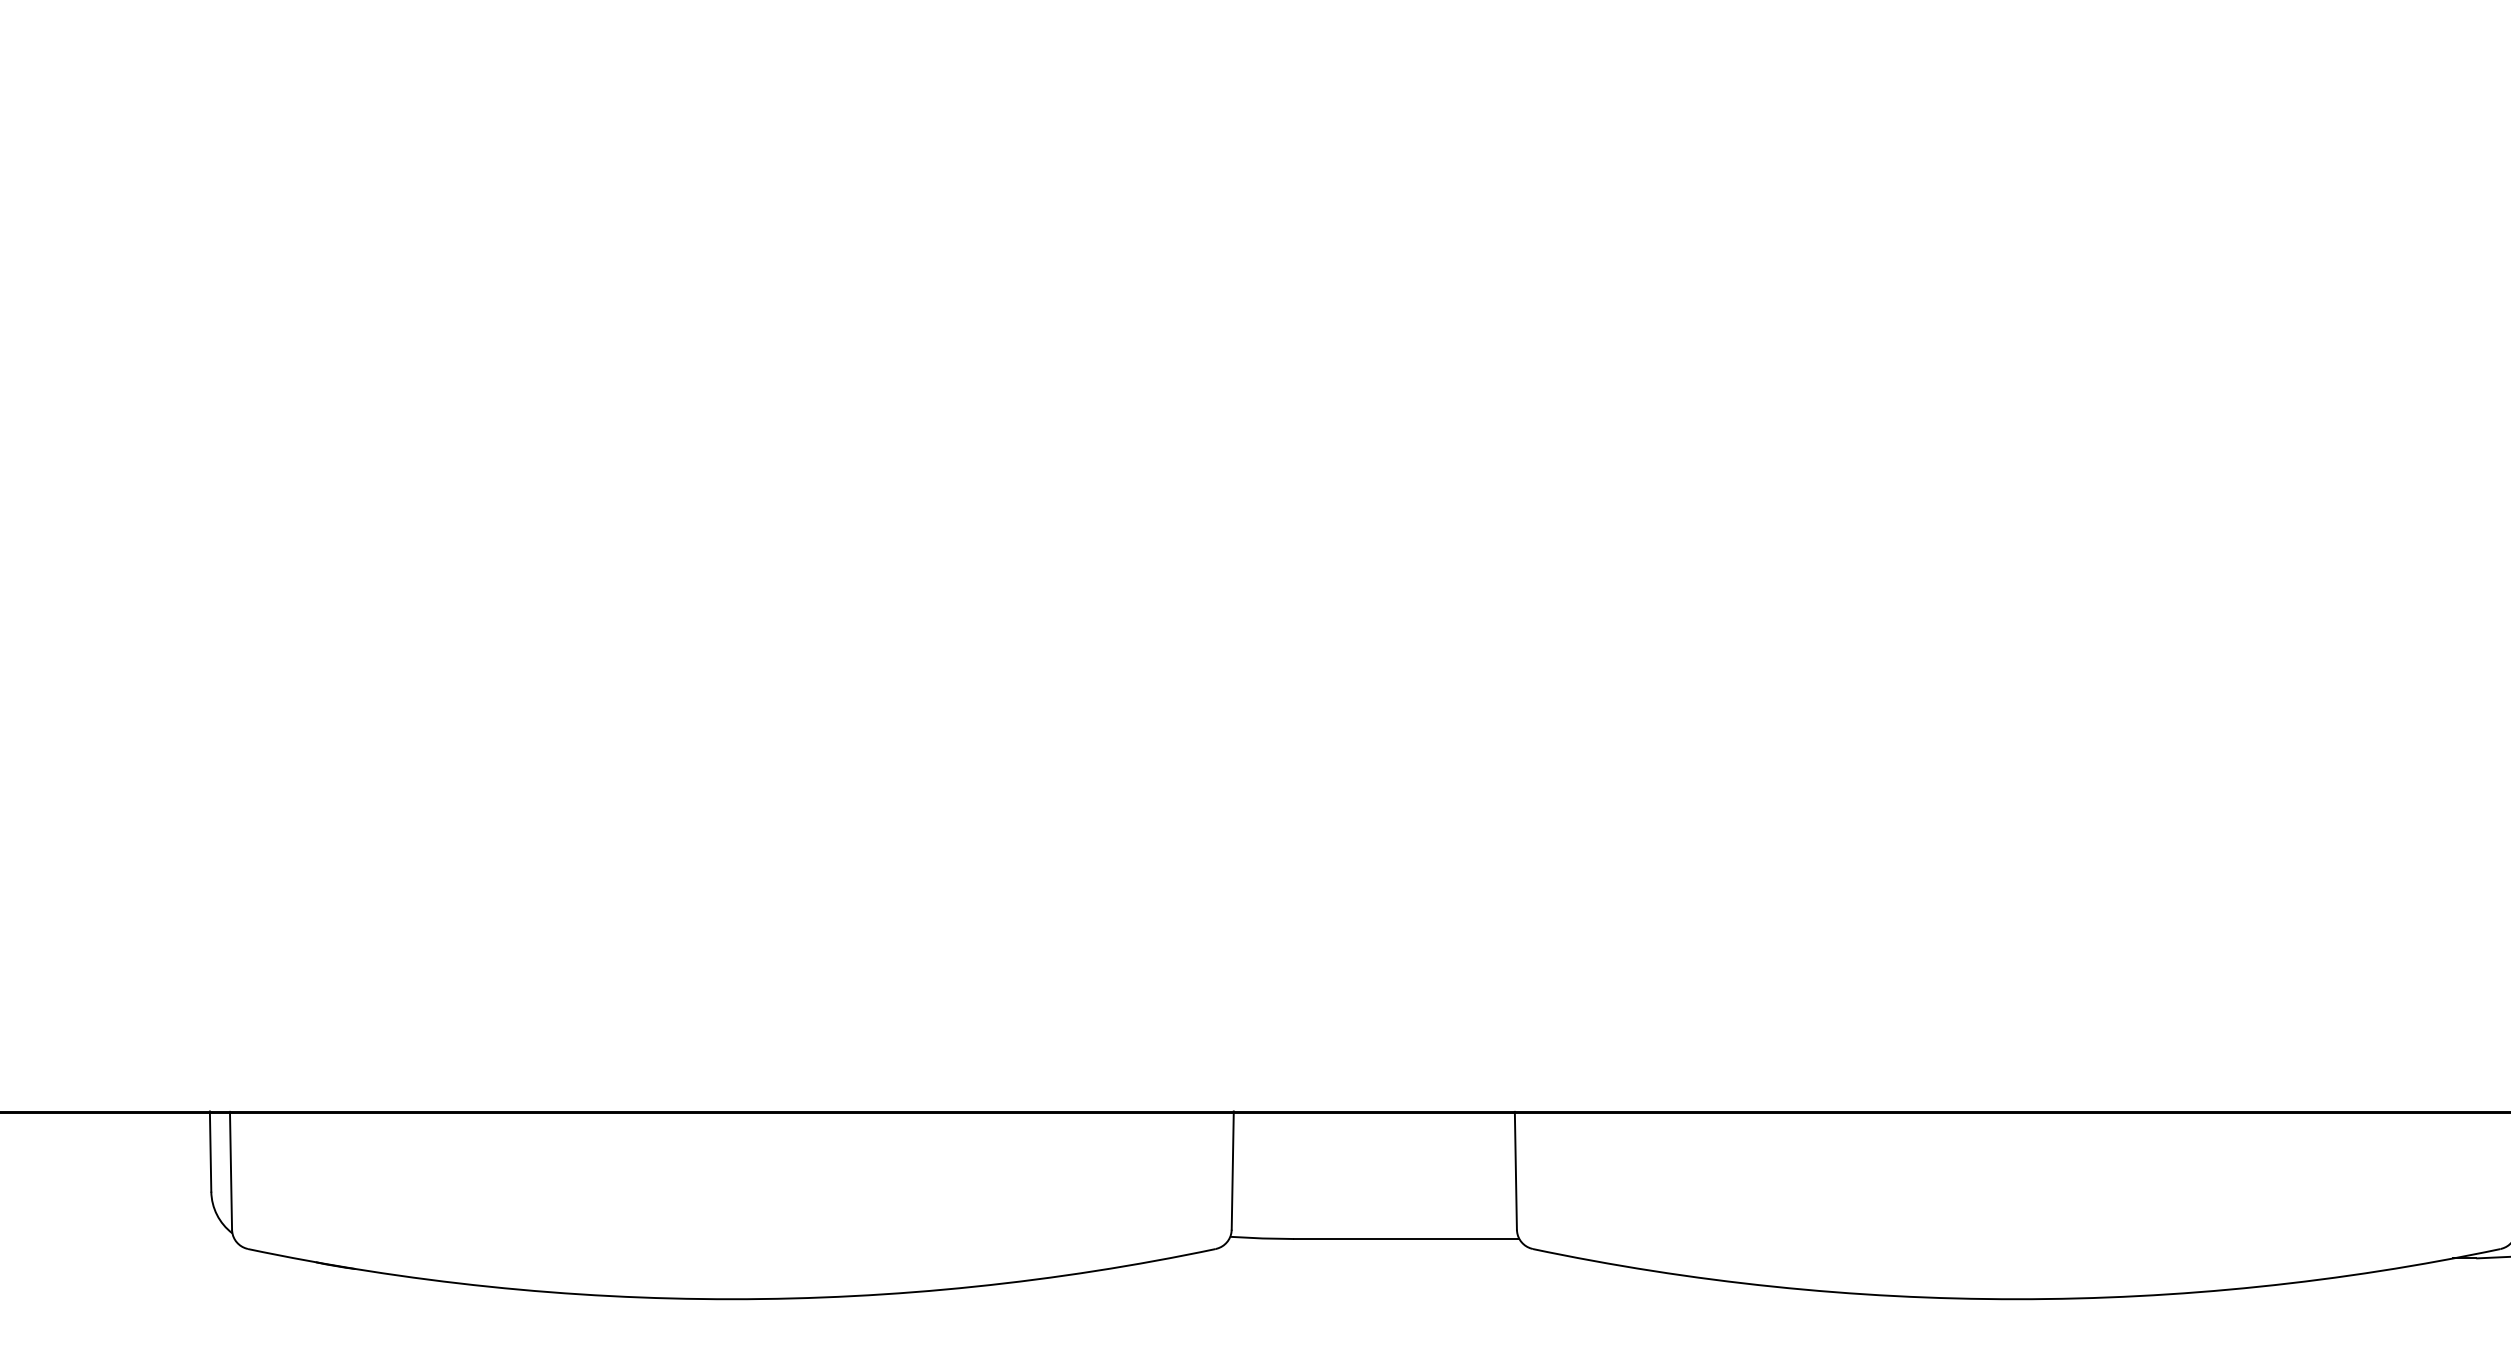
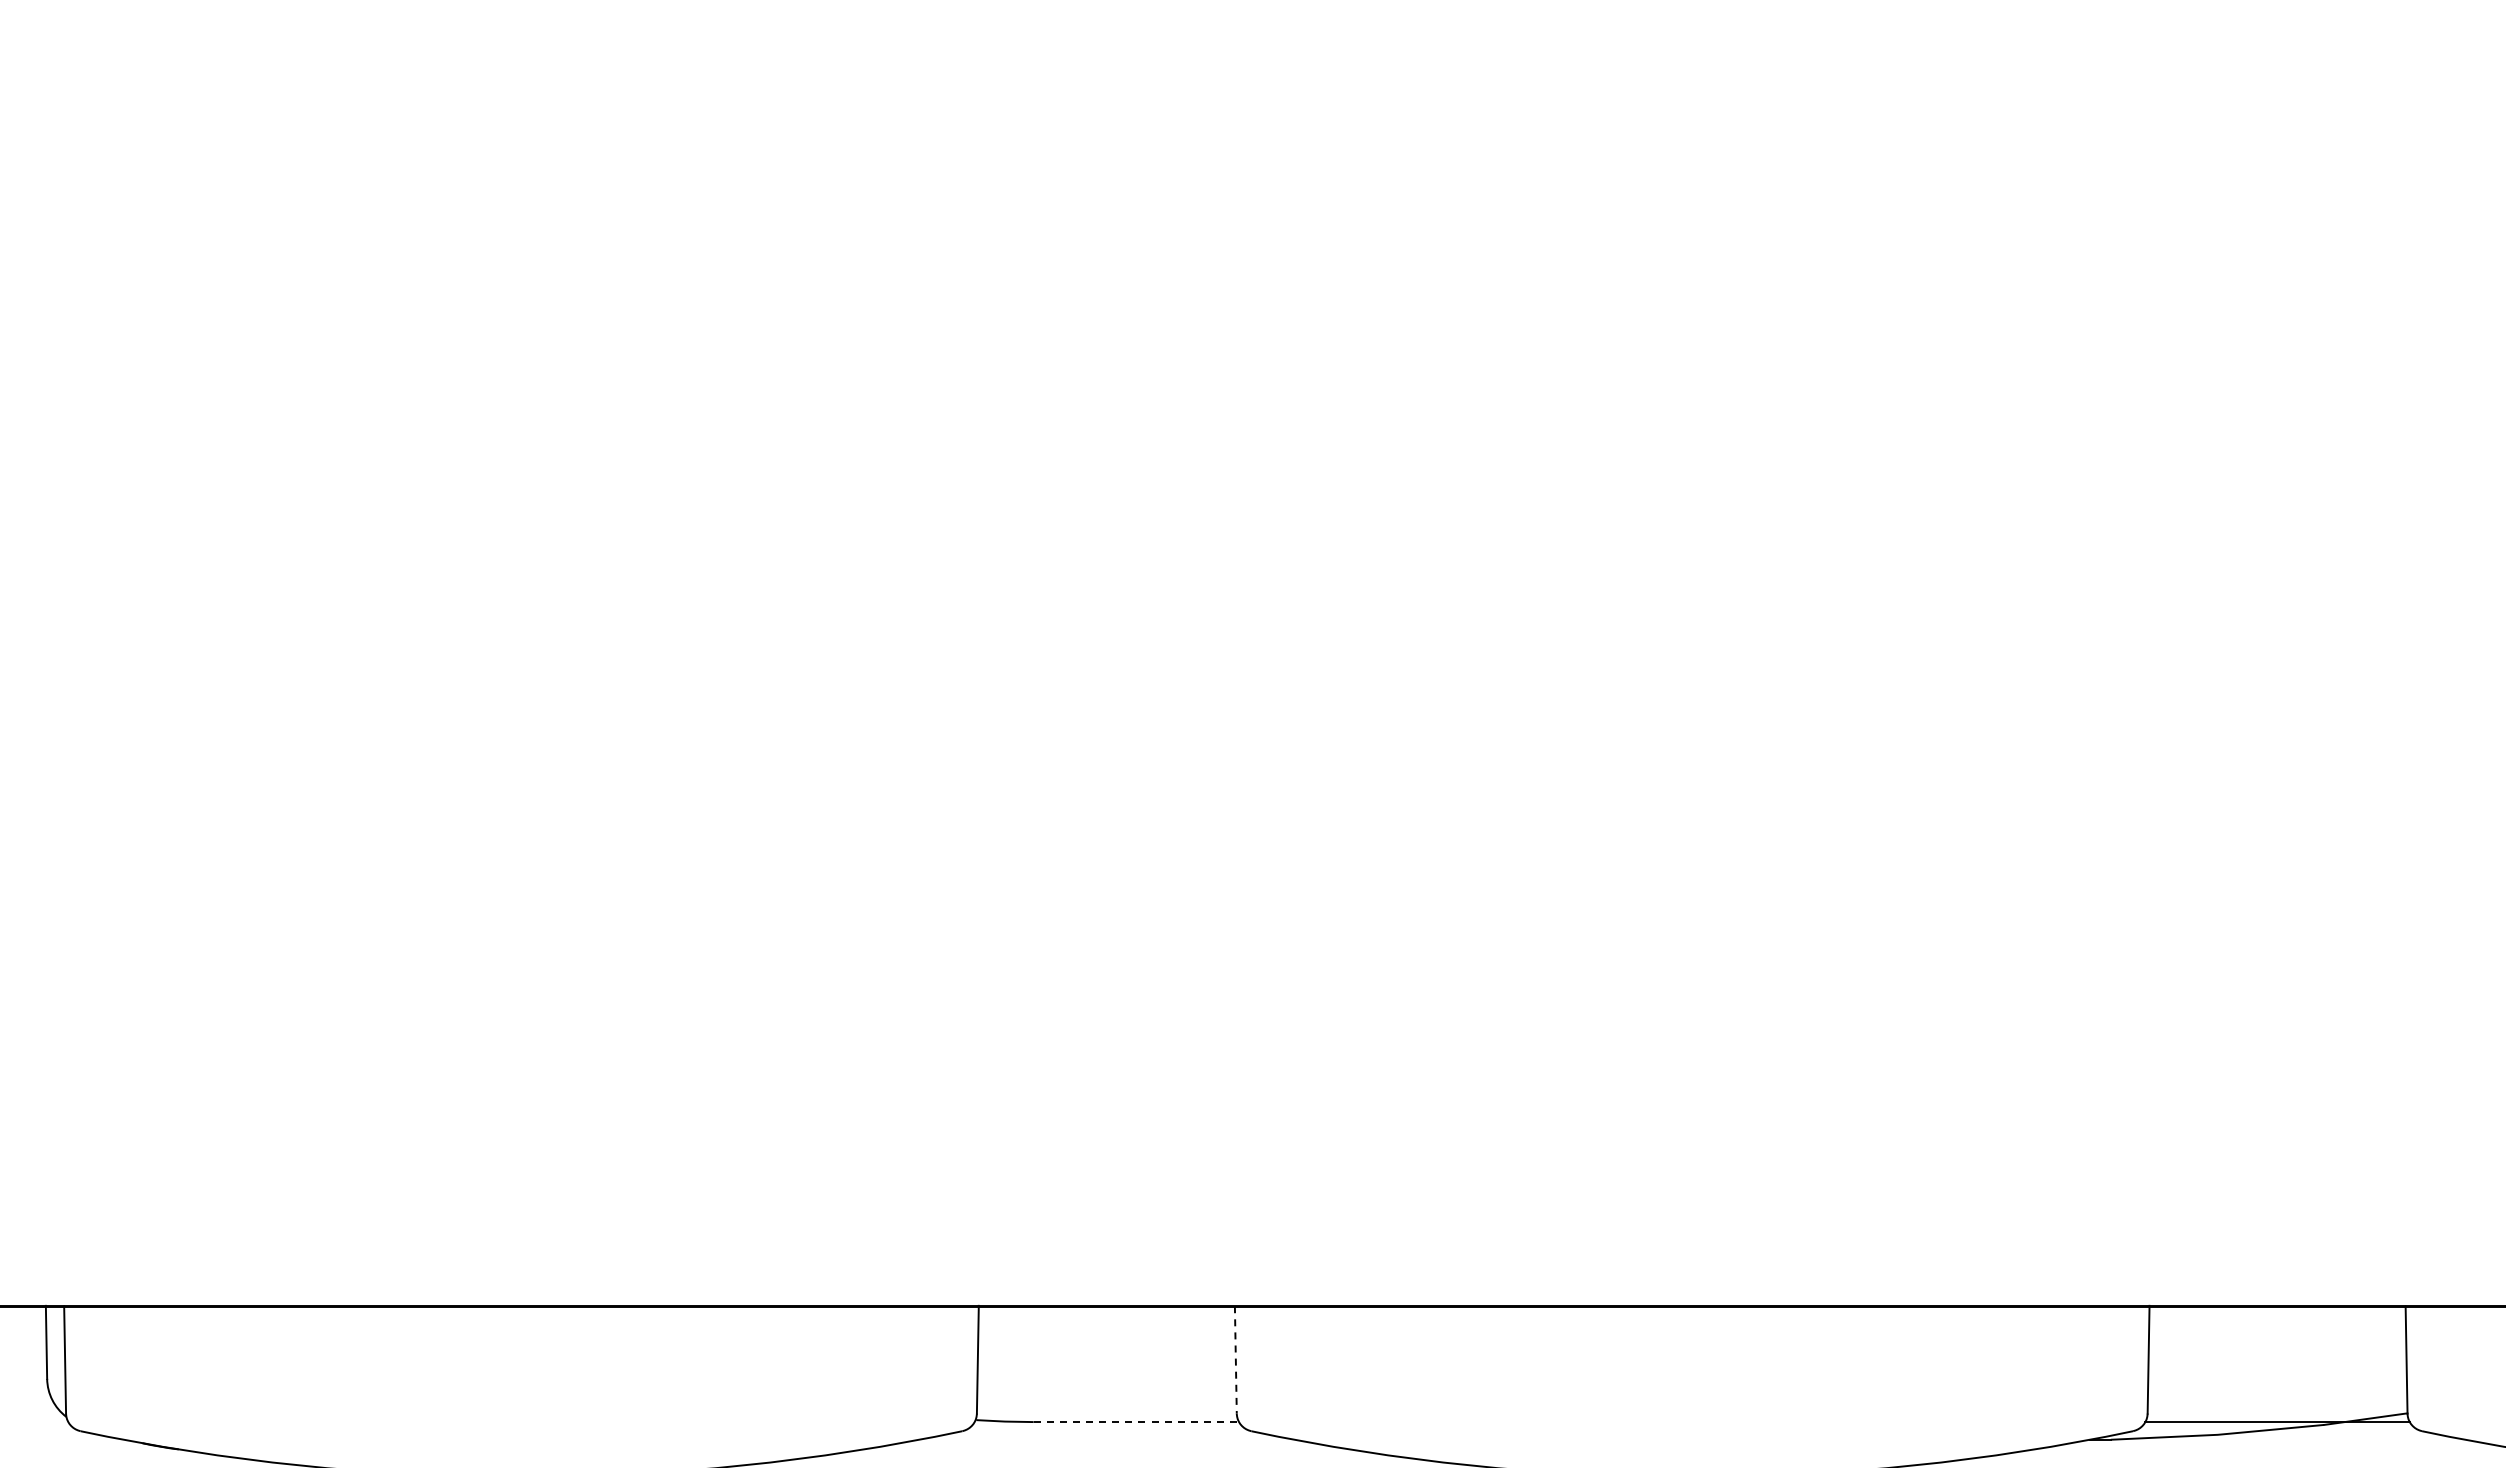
line: (1515, 1170) -> (1235, 1359), solid -> dashed
line: (1406, 1239) -> (1136, 1422), solid -> dashed

